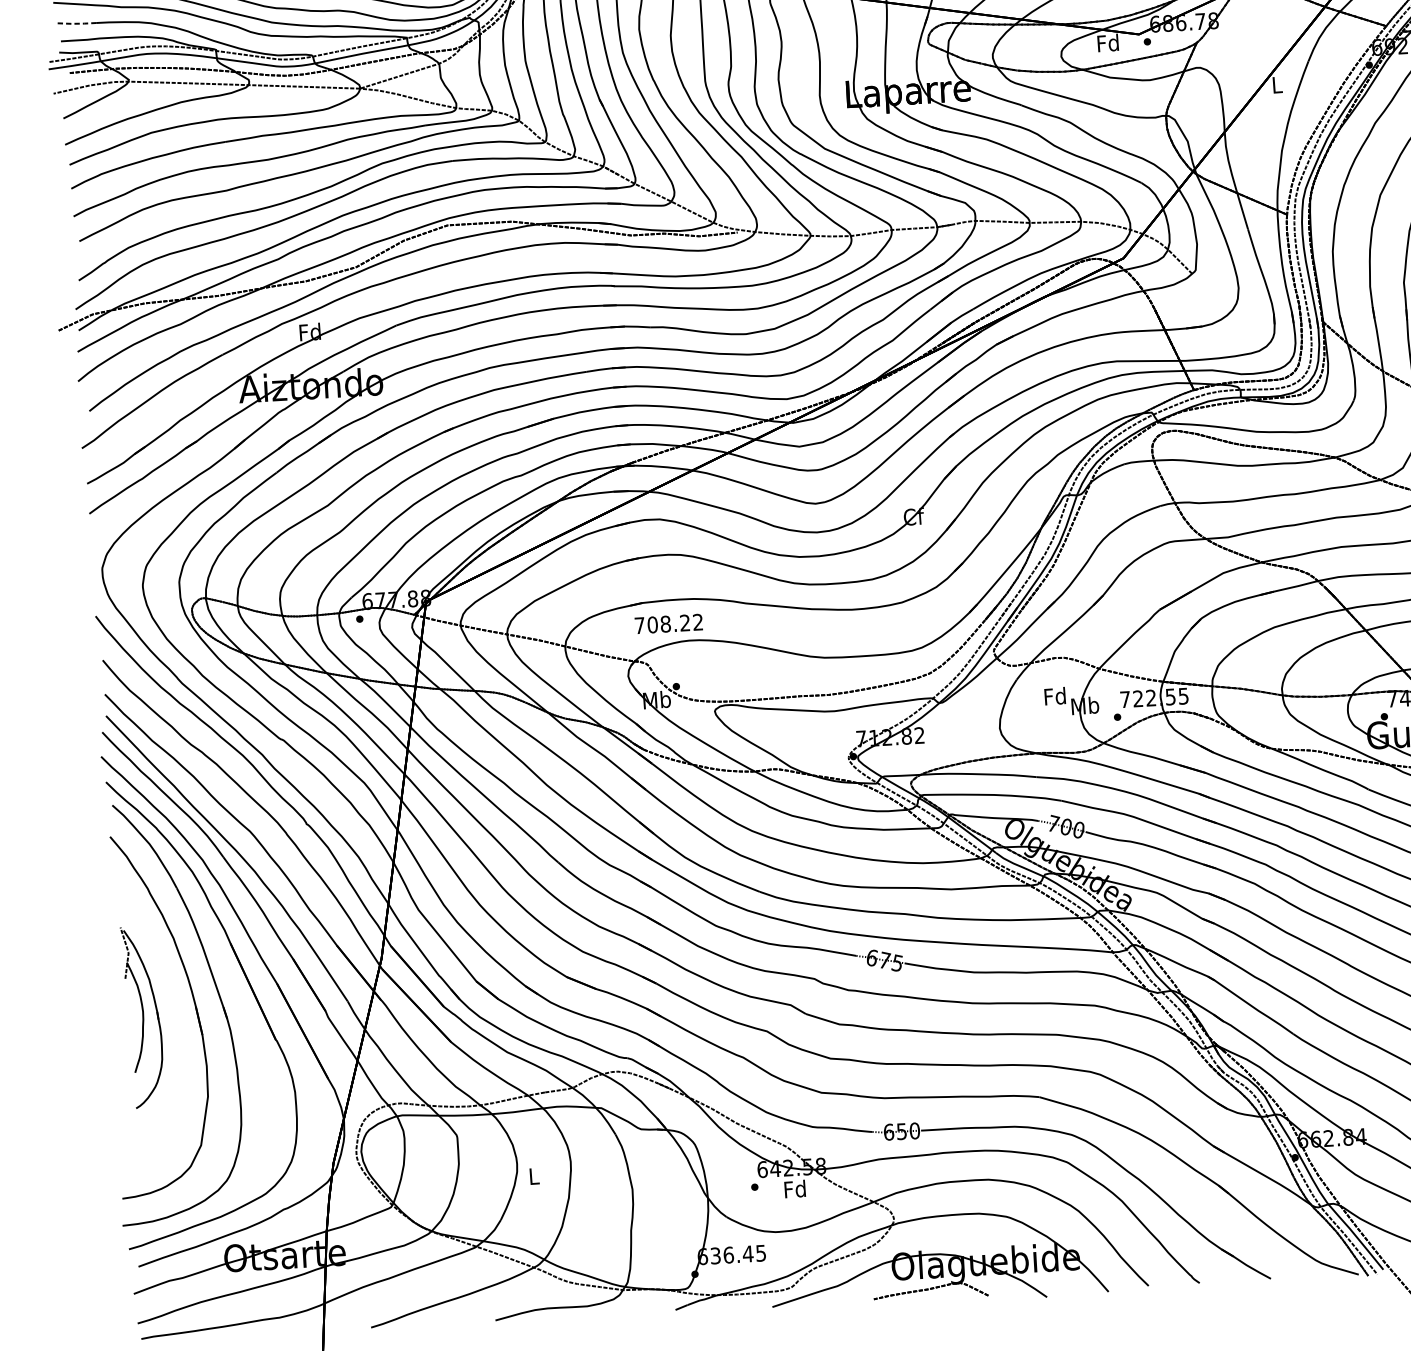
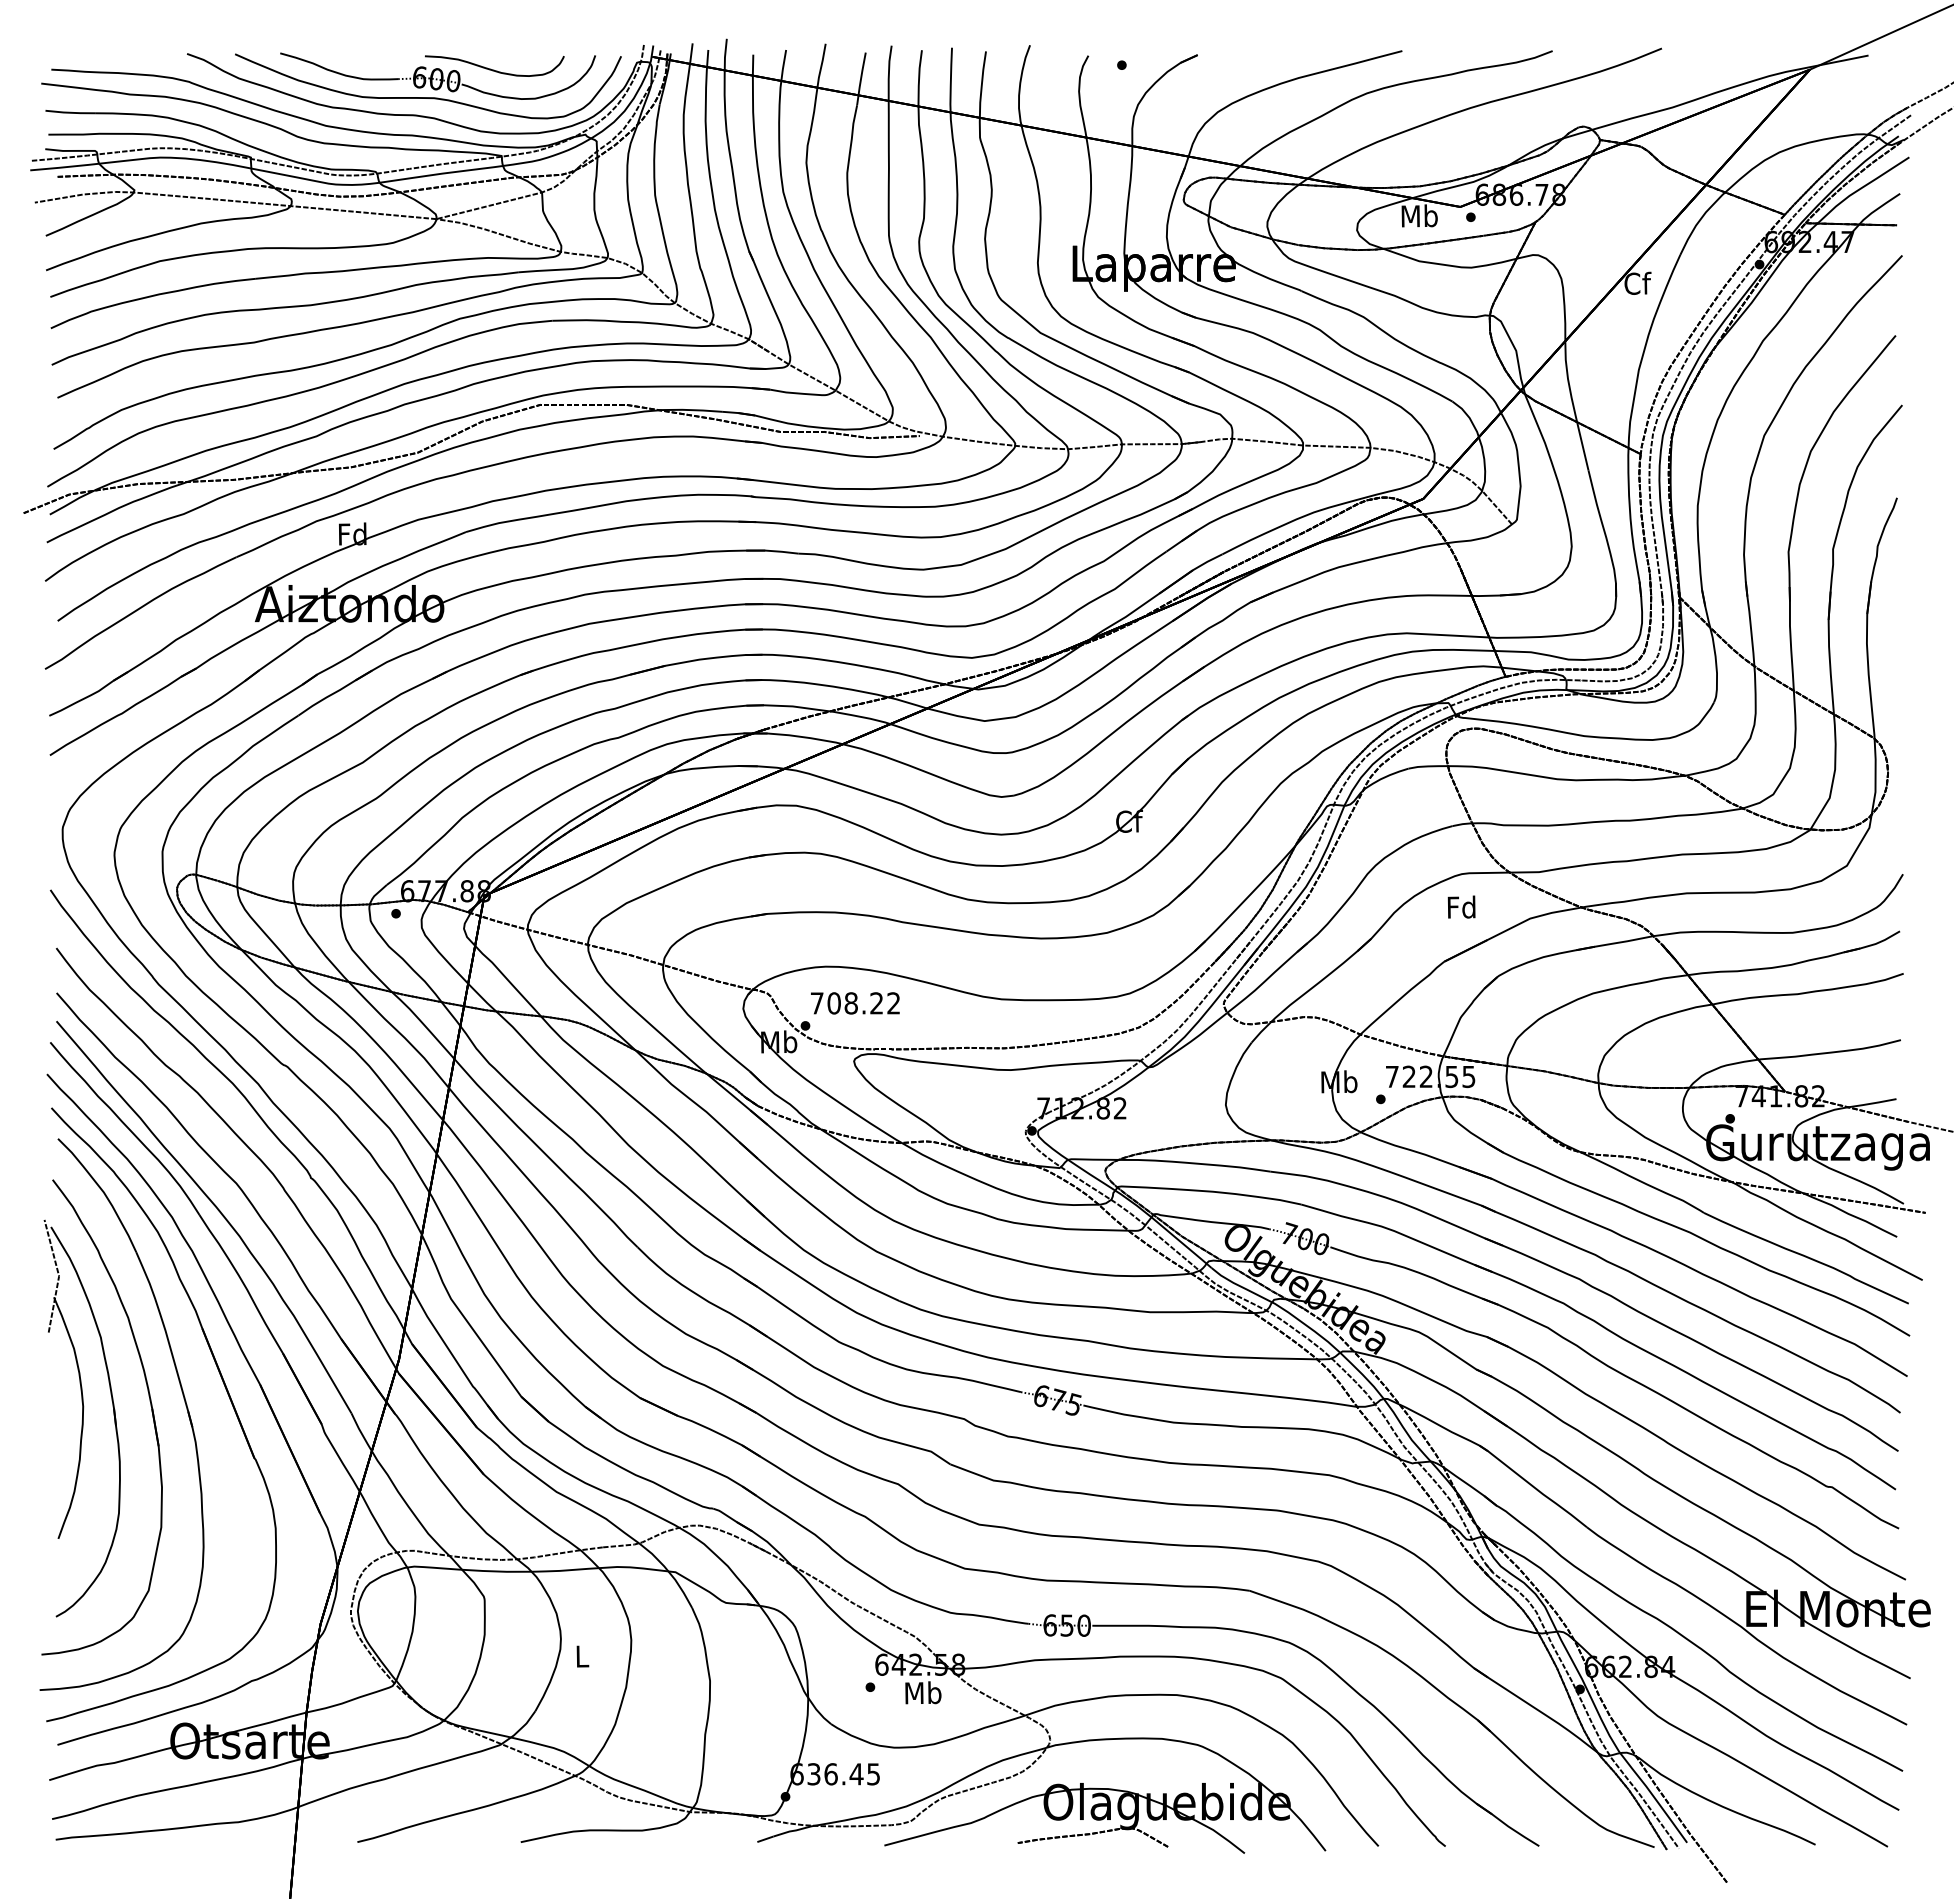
line: (76, 23) -> (70, 112), dashed -> solid
text: (1108, 42) -> (1419, 215), Fd -> Mb
text: (1277, 84) -> (1637, 282), L -> Cf
text: (668, 624) -> (855, 1003), moved
text: (1054, 695) -> (1461, 906), moved
part: (142, 1017) -> (81, 1418), size x1.67
text: (795, 1188) -> (923, 1692), Fd -> Mb

